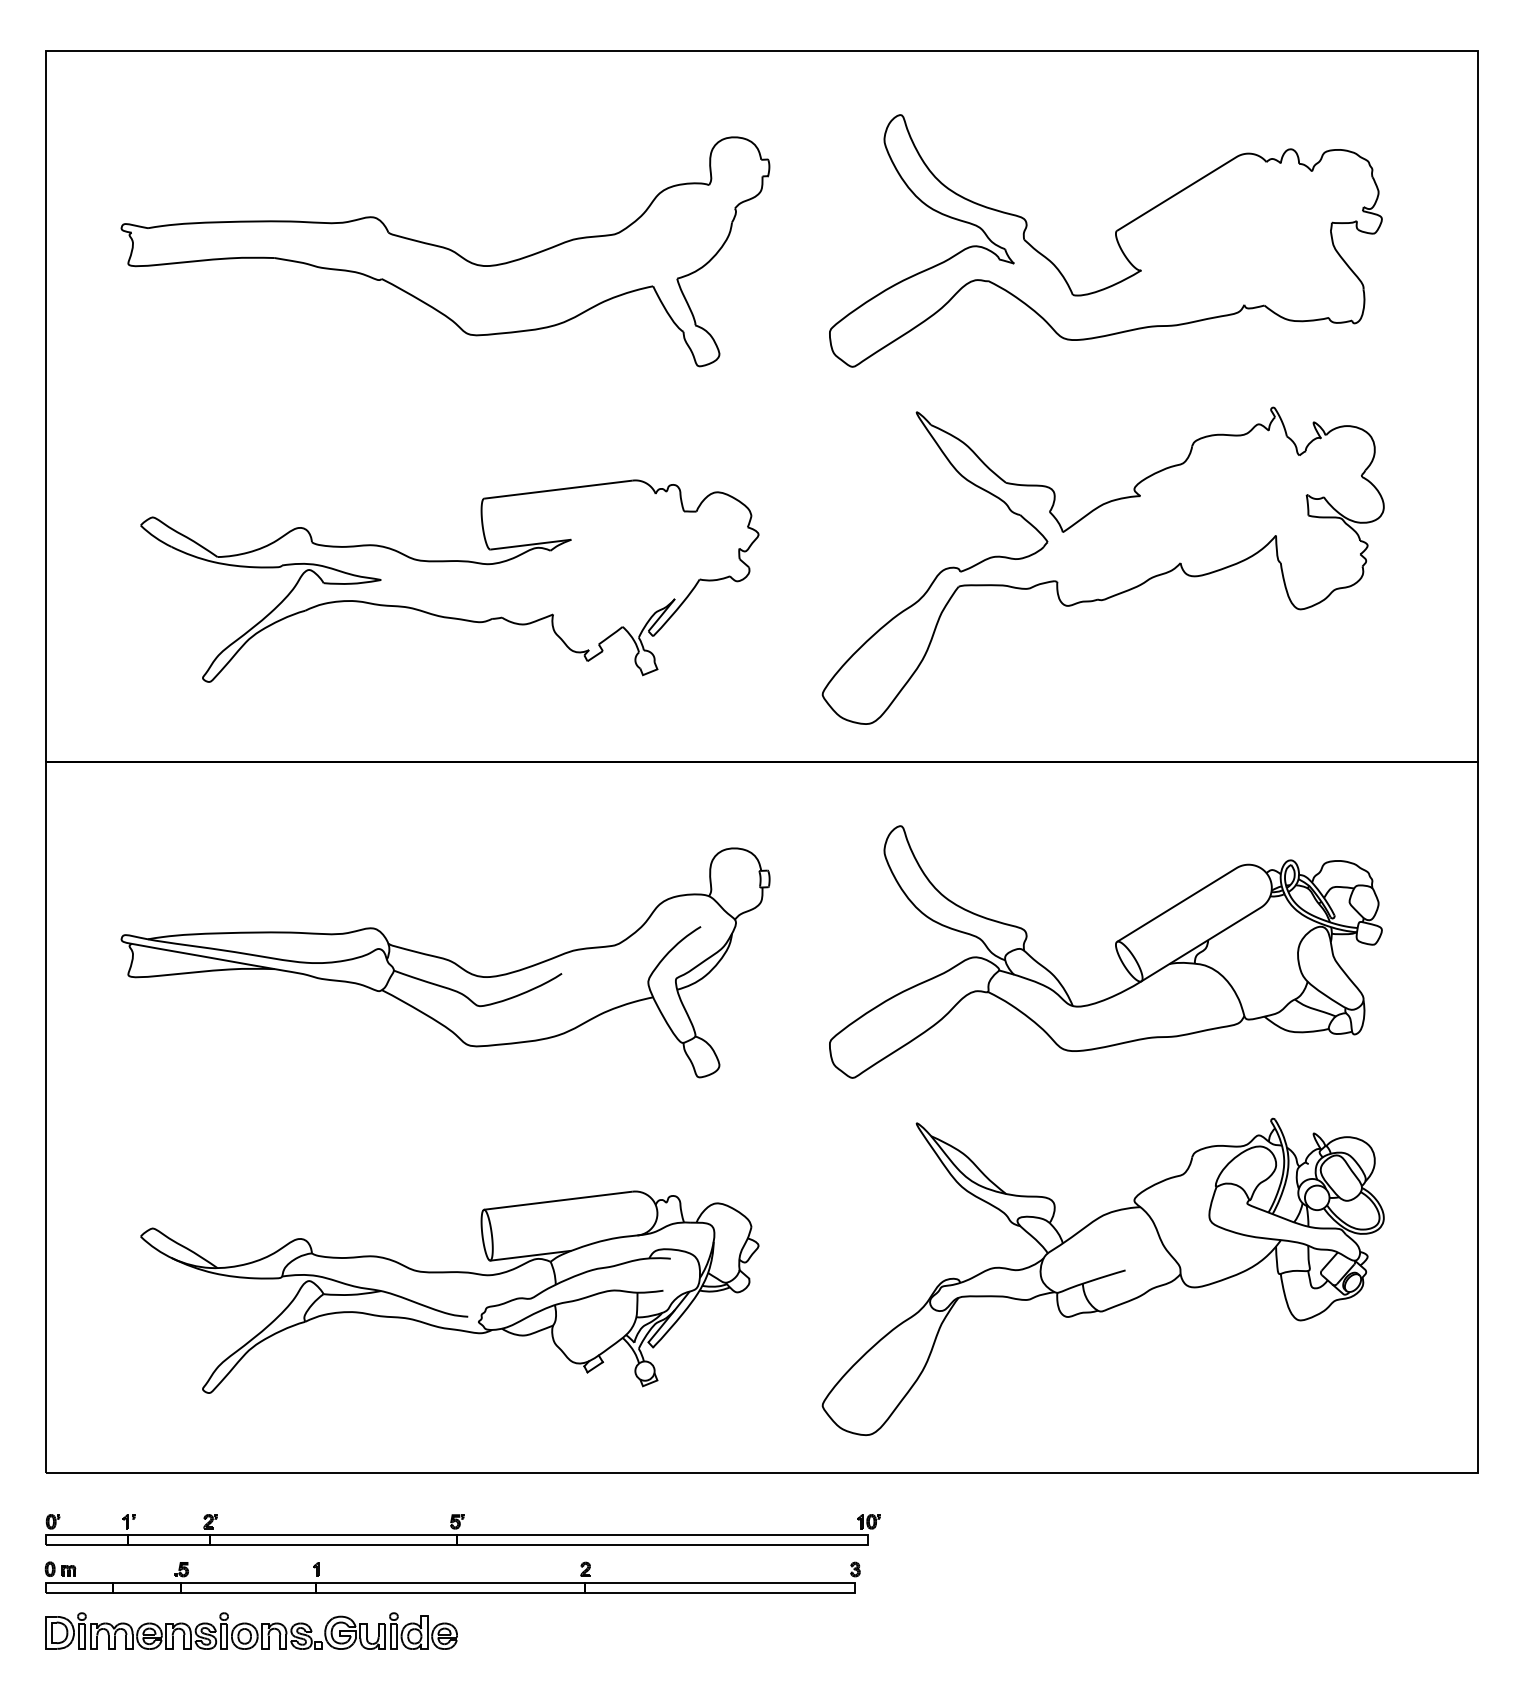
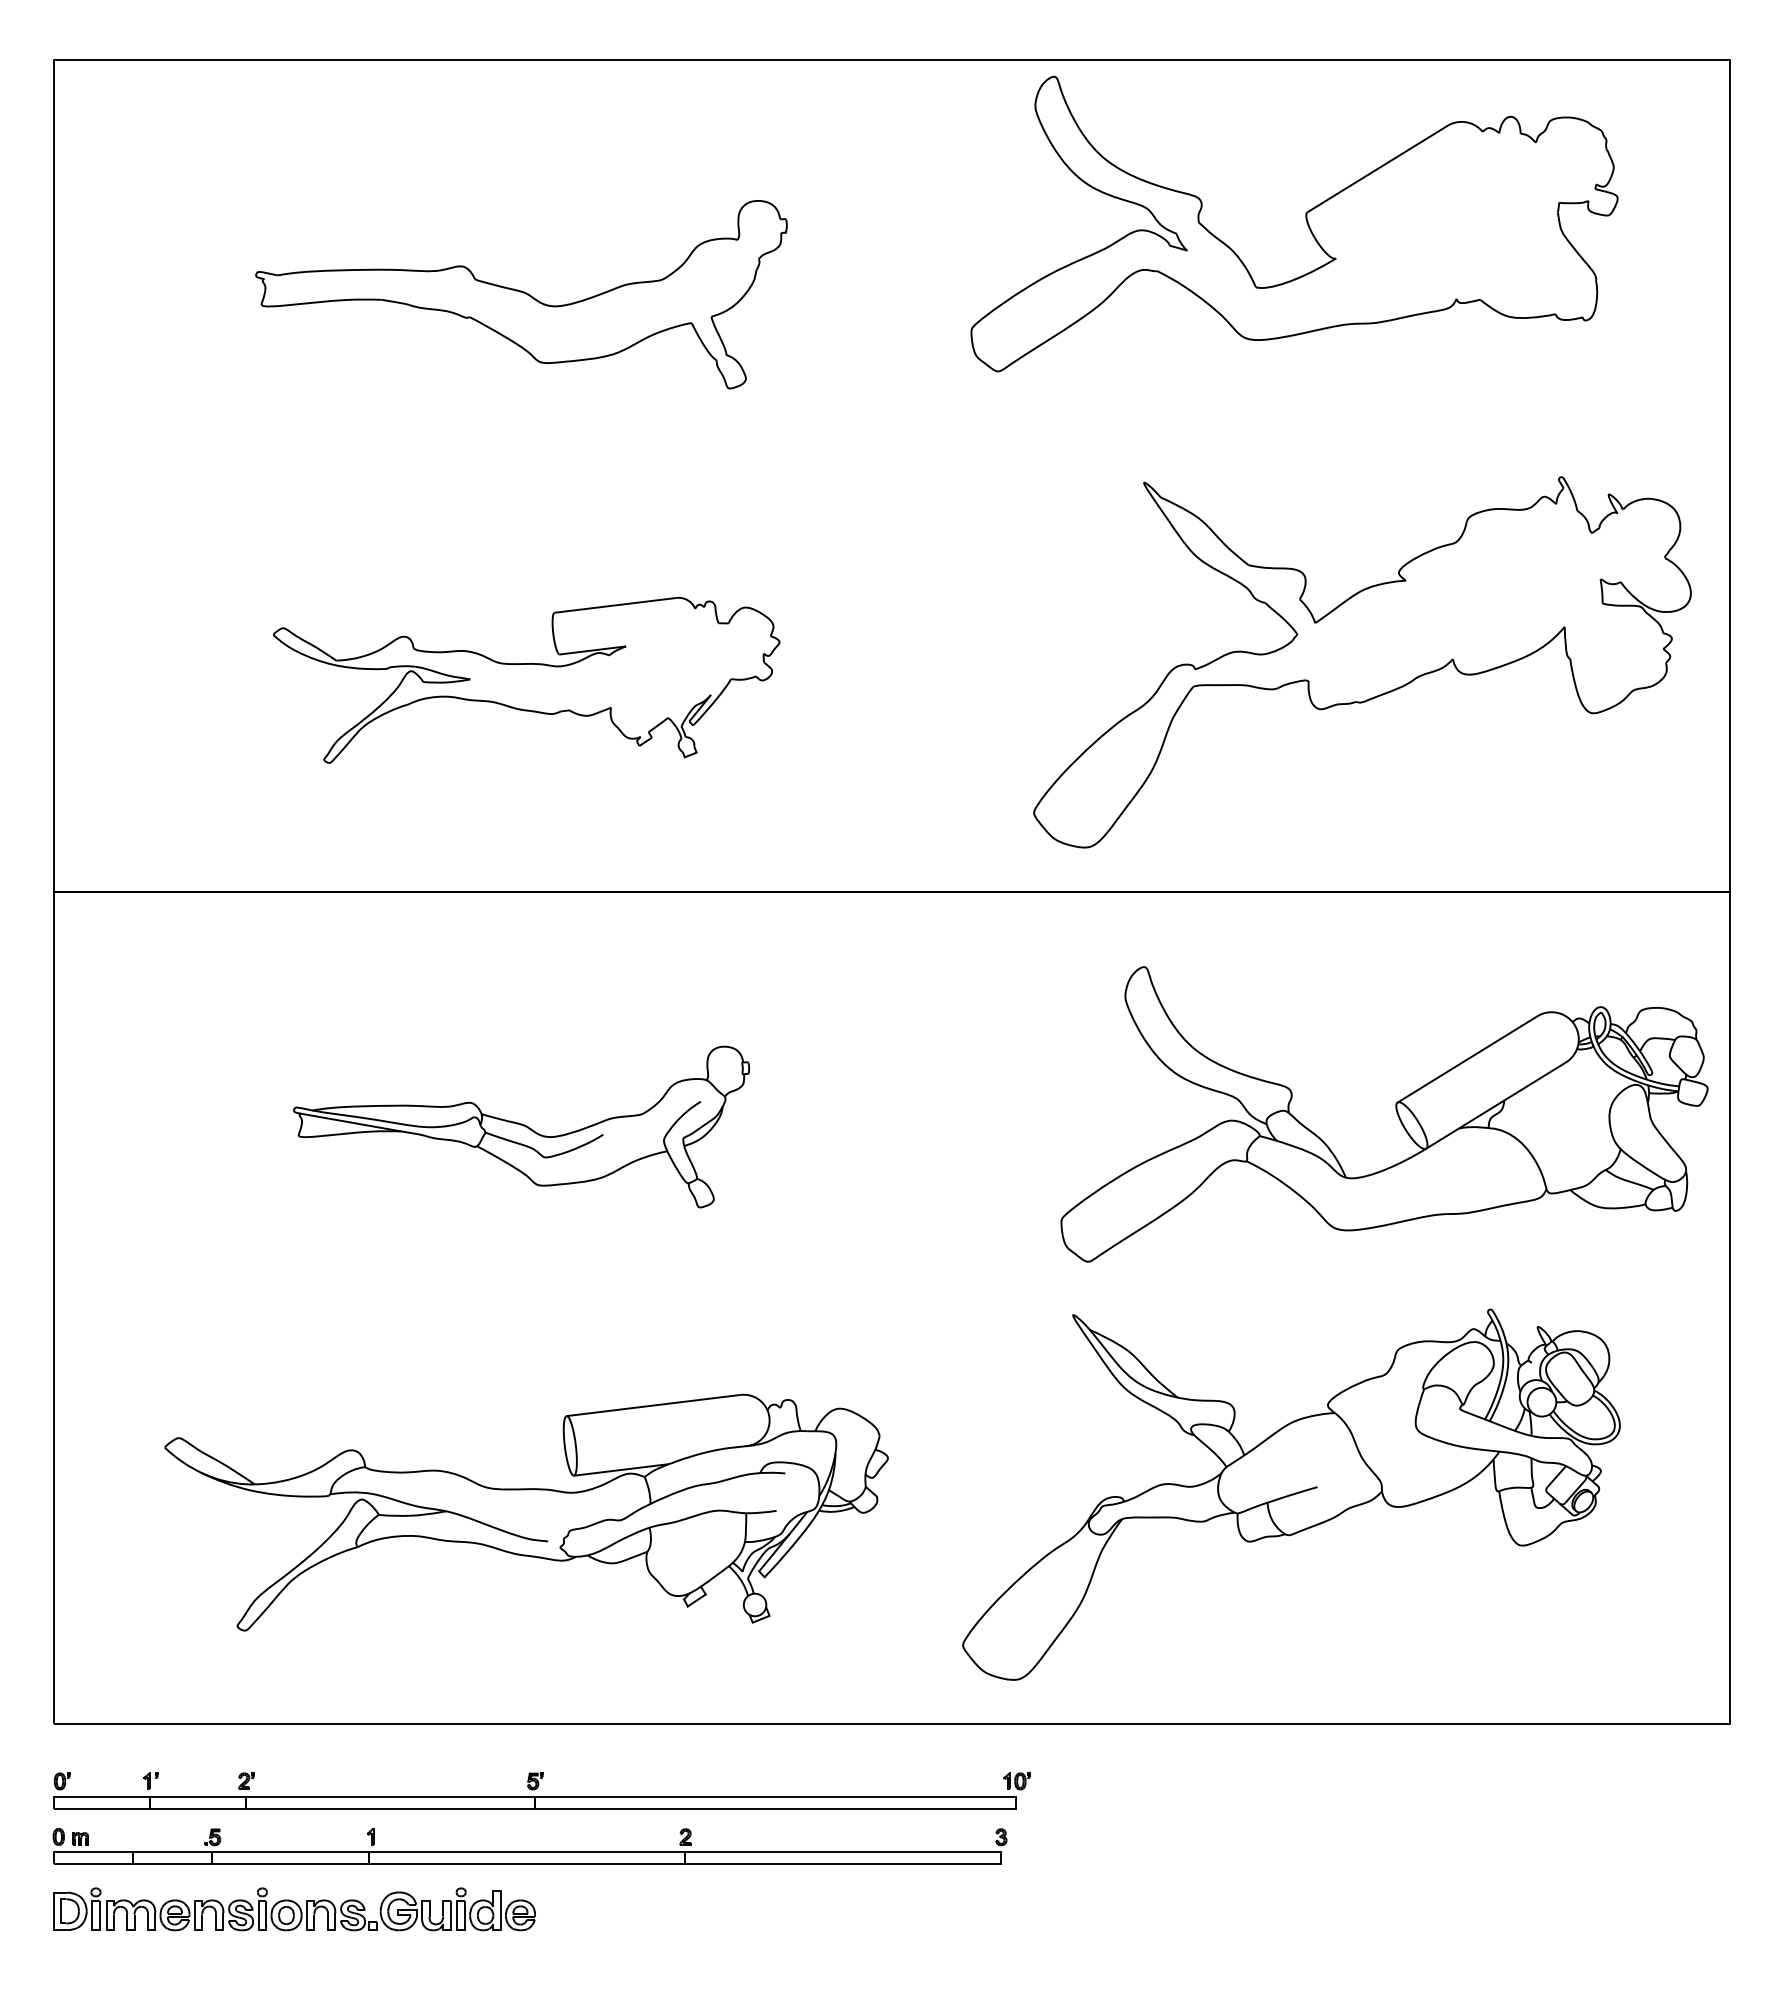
part: (1115, 237) -> (1305, 219), moved
part: (445, 251) -> (521, 294), size x0.7
part: (1103, 565) -> (1362, 662), moved
part: (449, 581) -> (526, 680), size x0.7
part: (1116, 951) -> (1396, 1113), moved
part: (445, 962) -> (521, 1126), size x0.6

